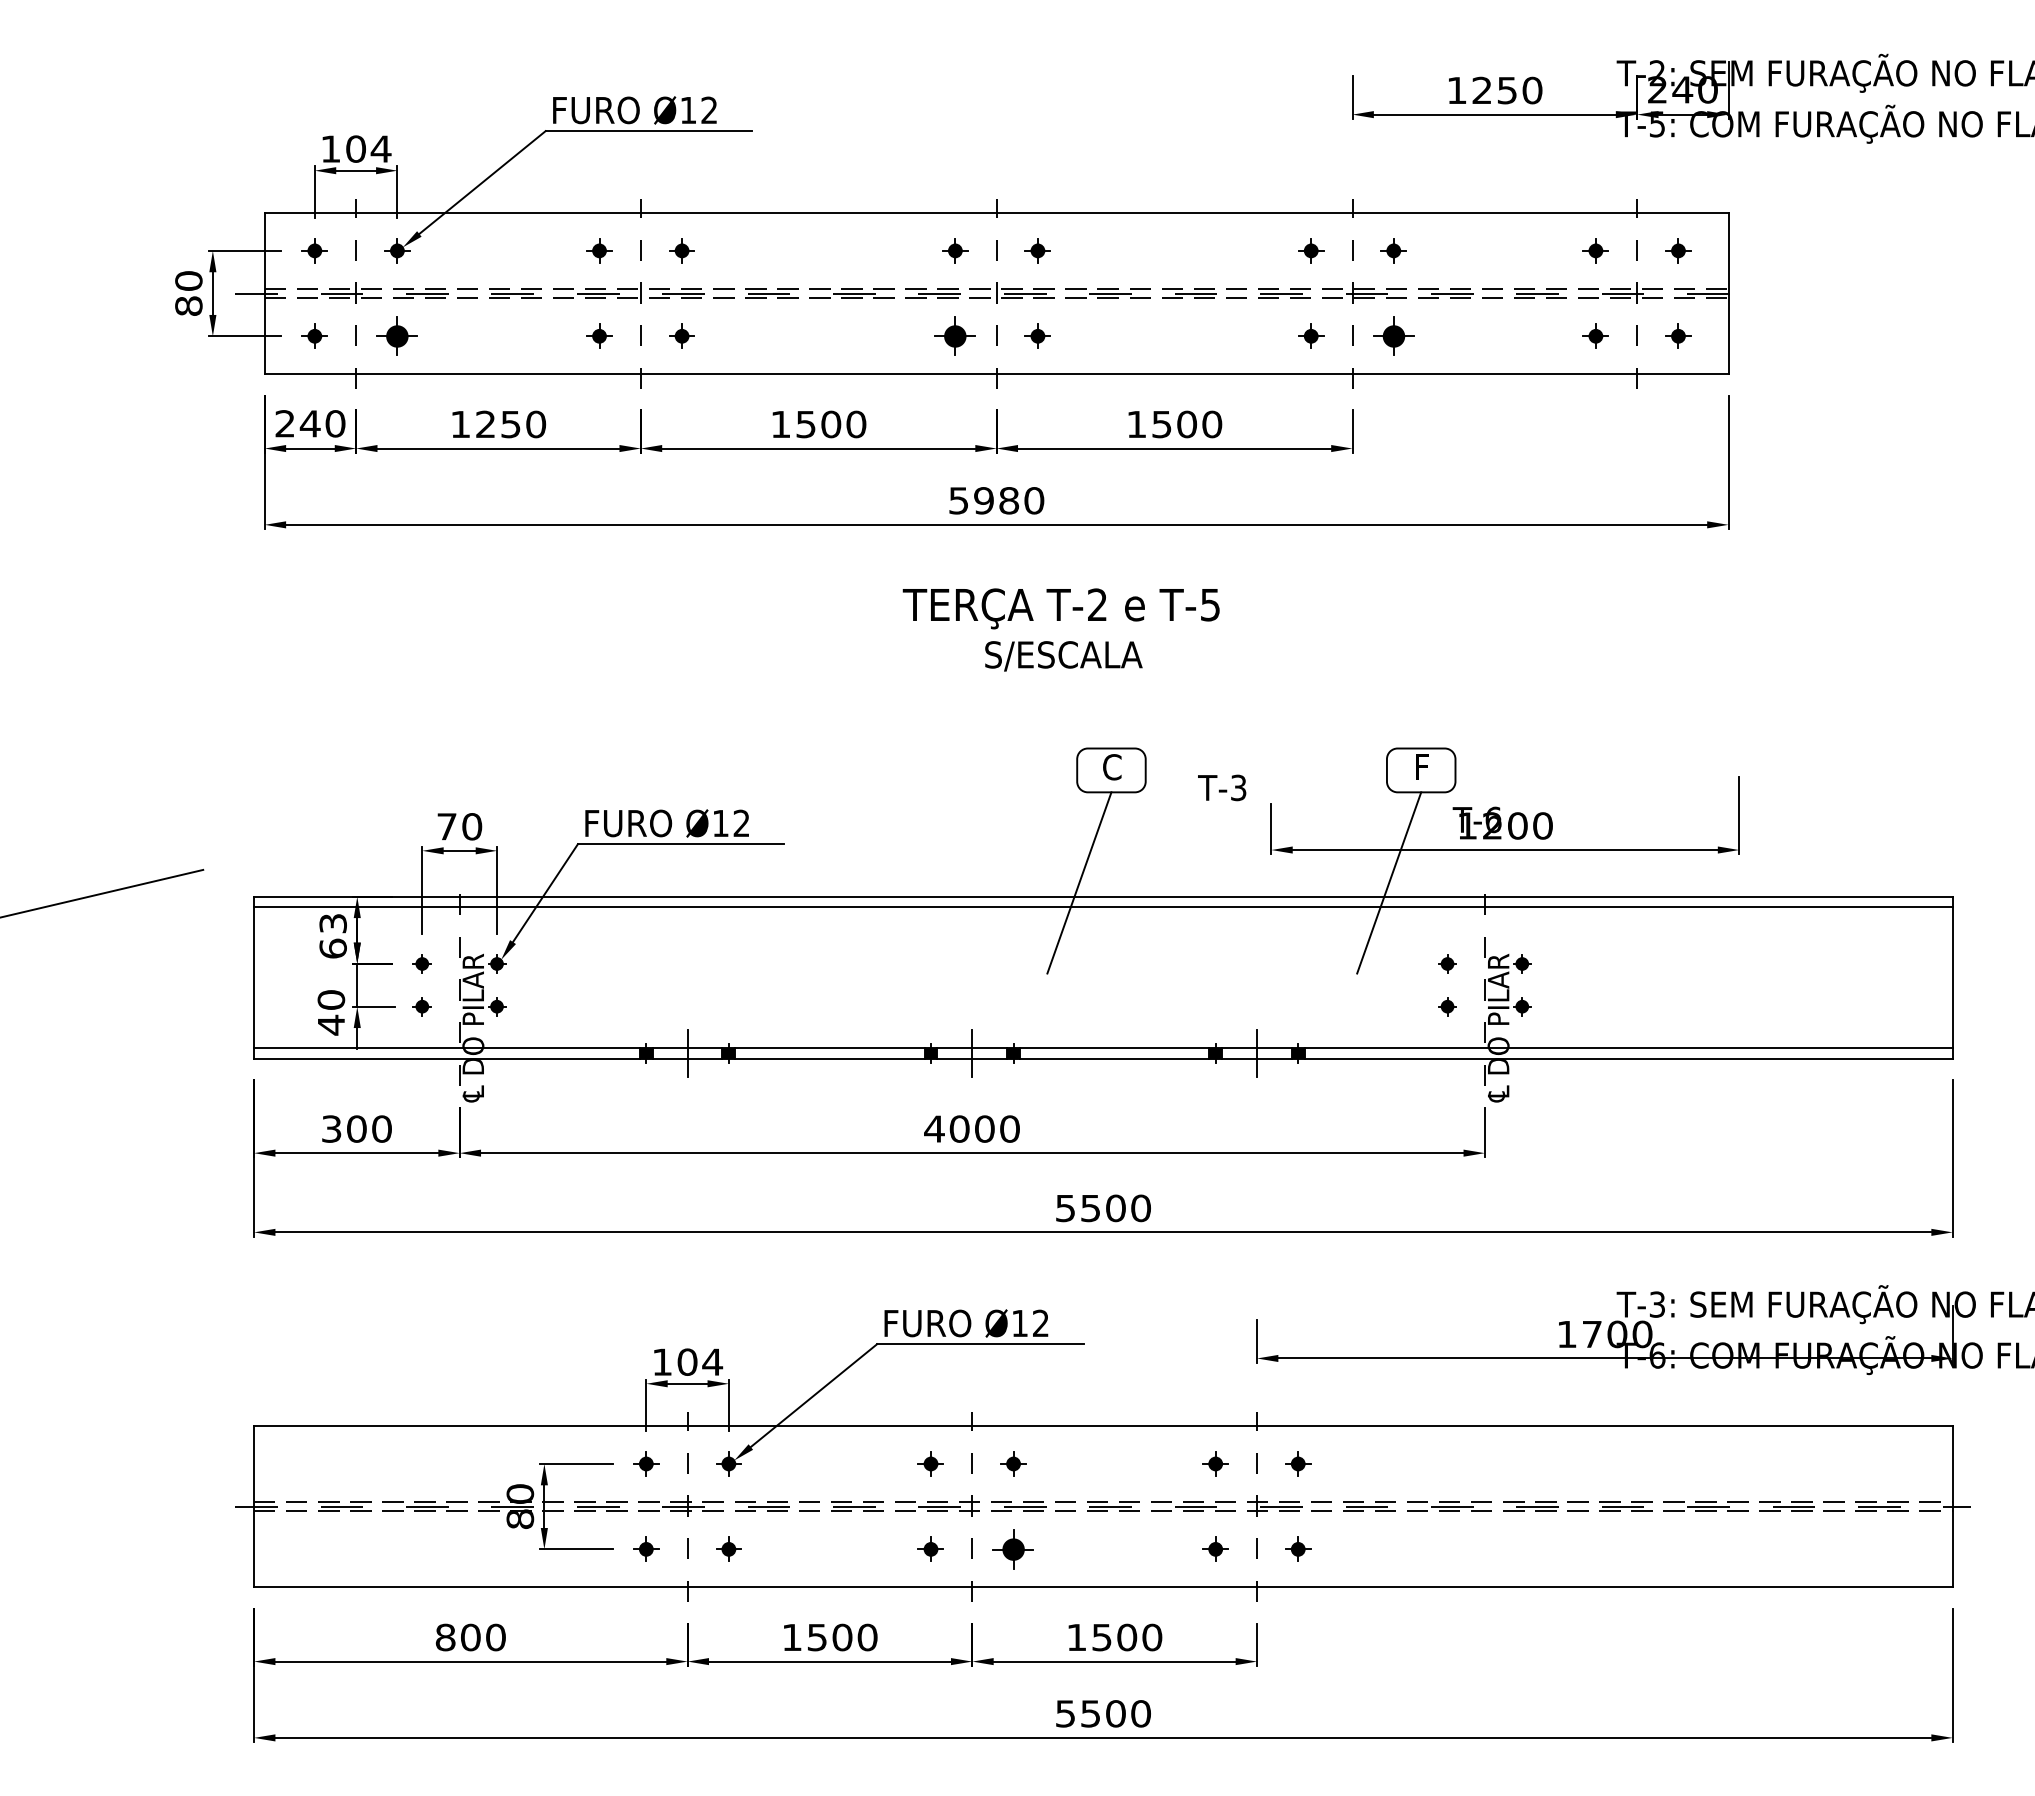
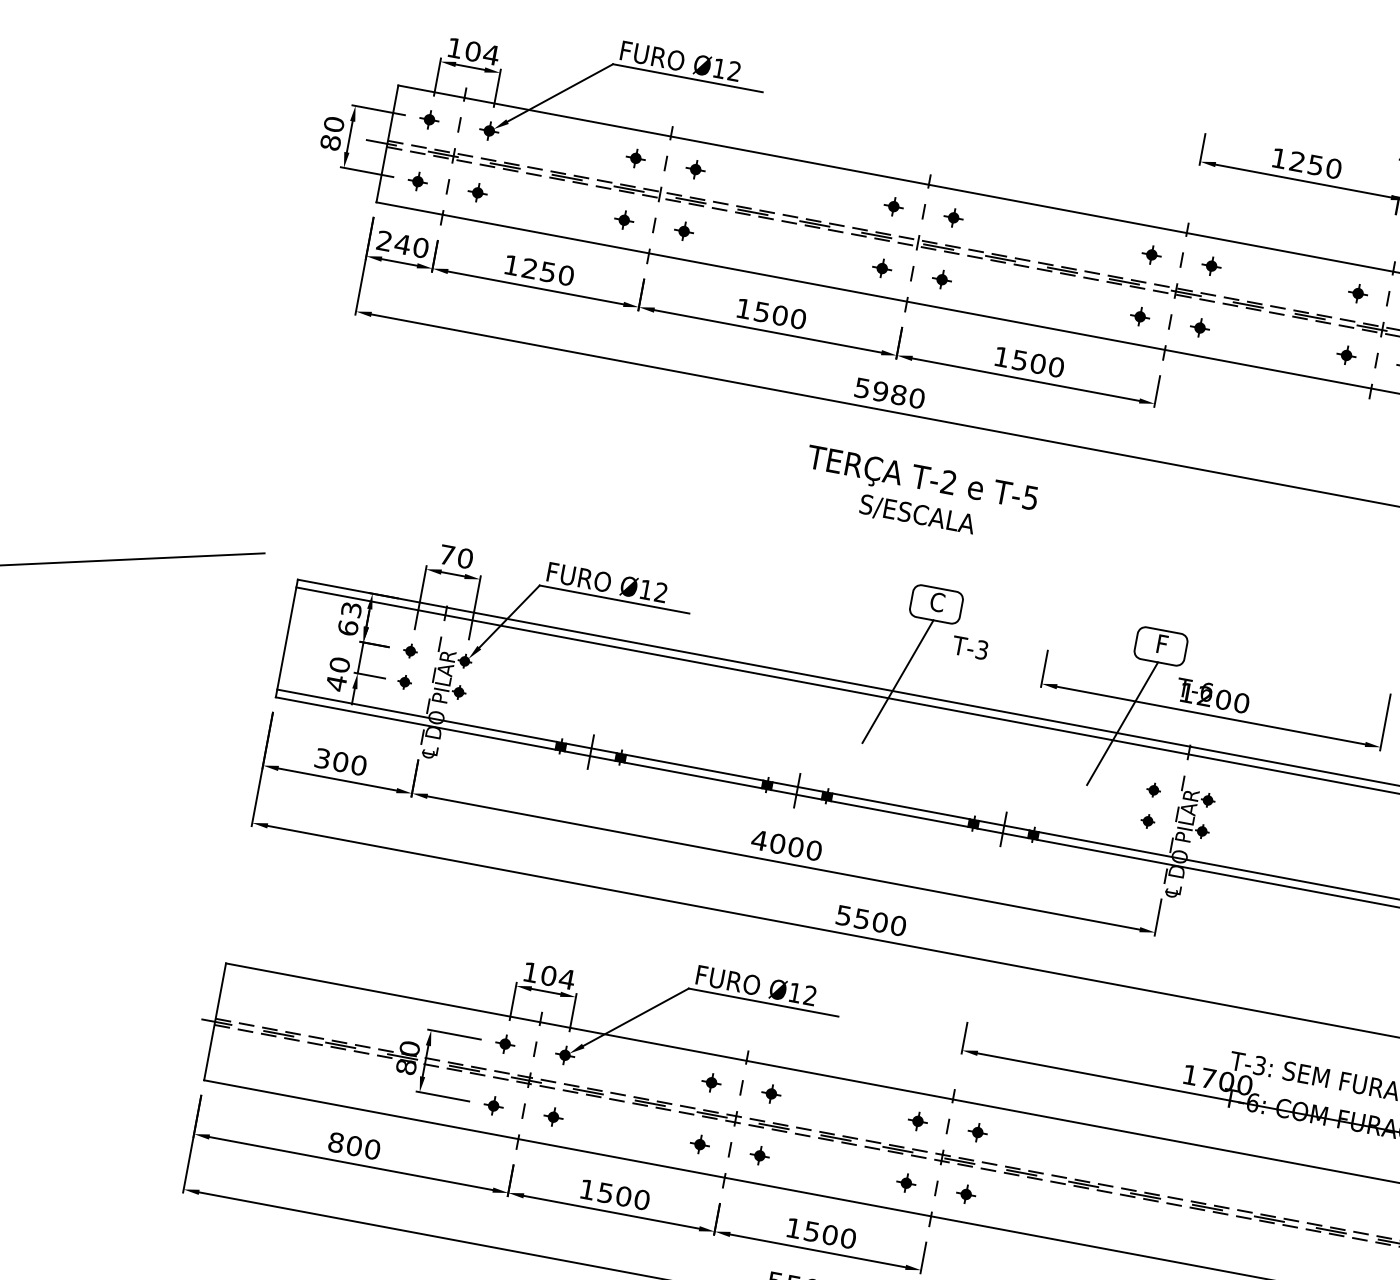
part: (397, 335) -> (477, 192), size x0.62
part: (955, 335) -> (882, 268), size x0.62
part: (1393, 335) -> (1199, 327), size x0.62
text: (1222, 787) -> (970, 647), moved
part: (1013, 1548) -> (759, 1155), size x0.62

